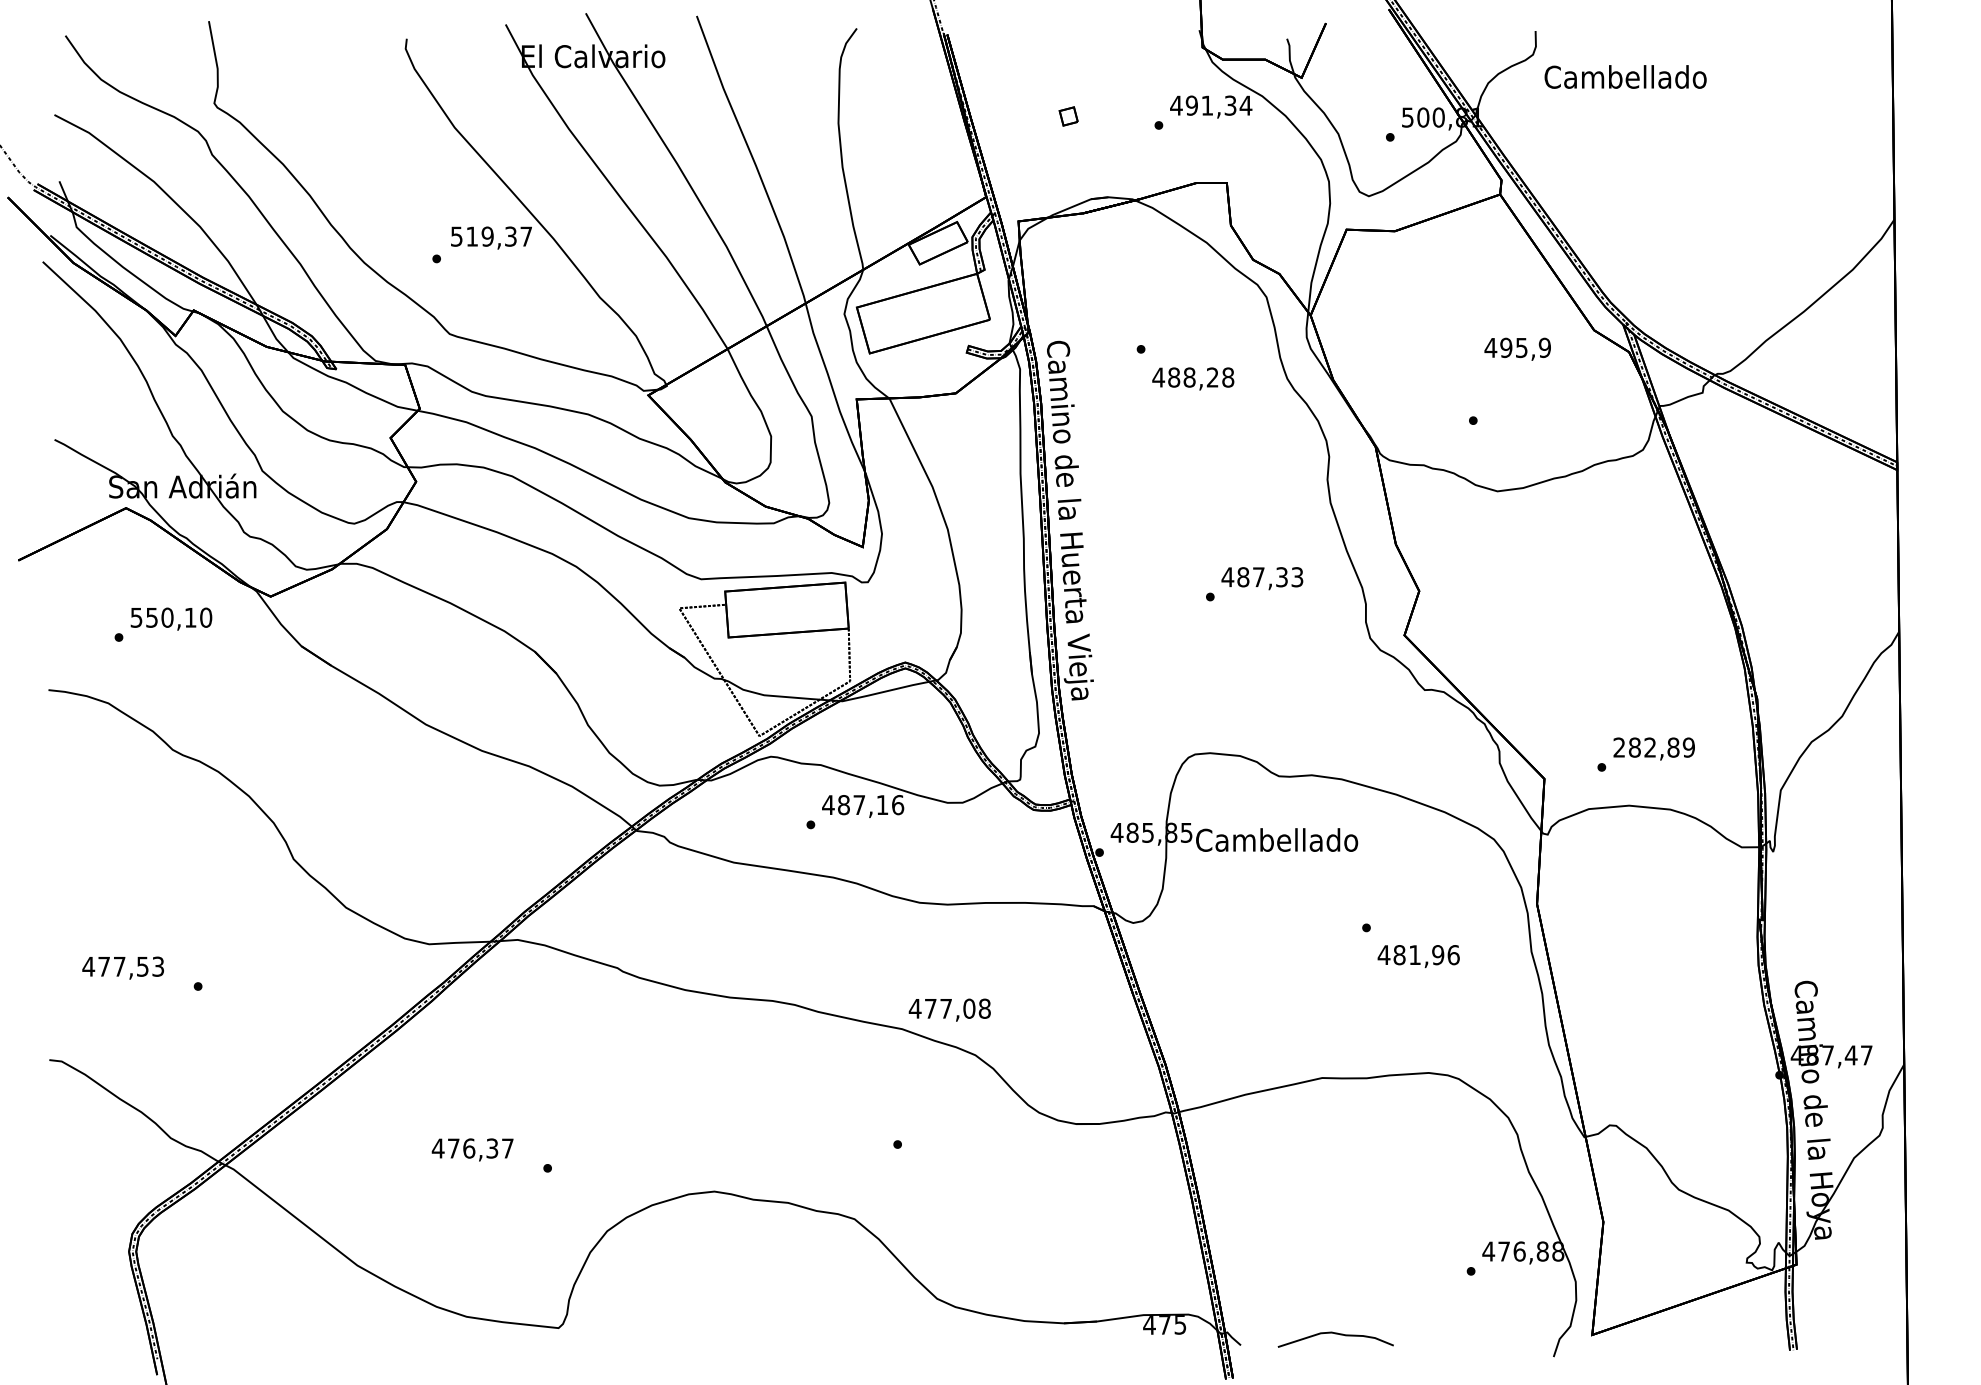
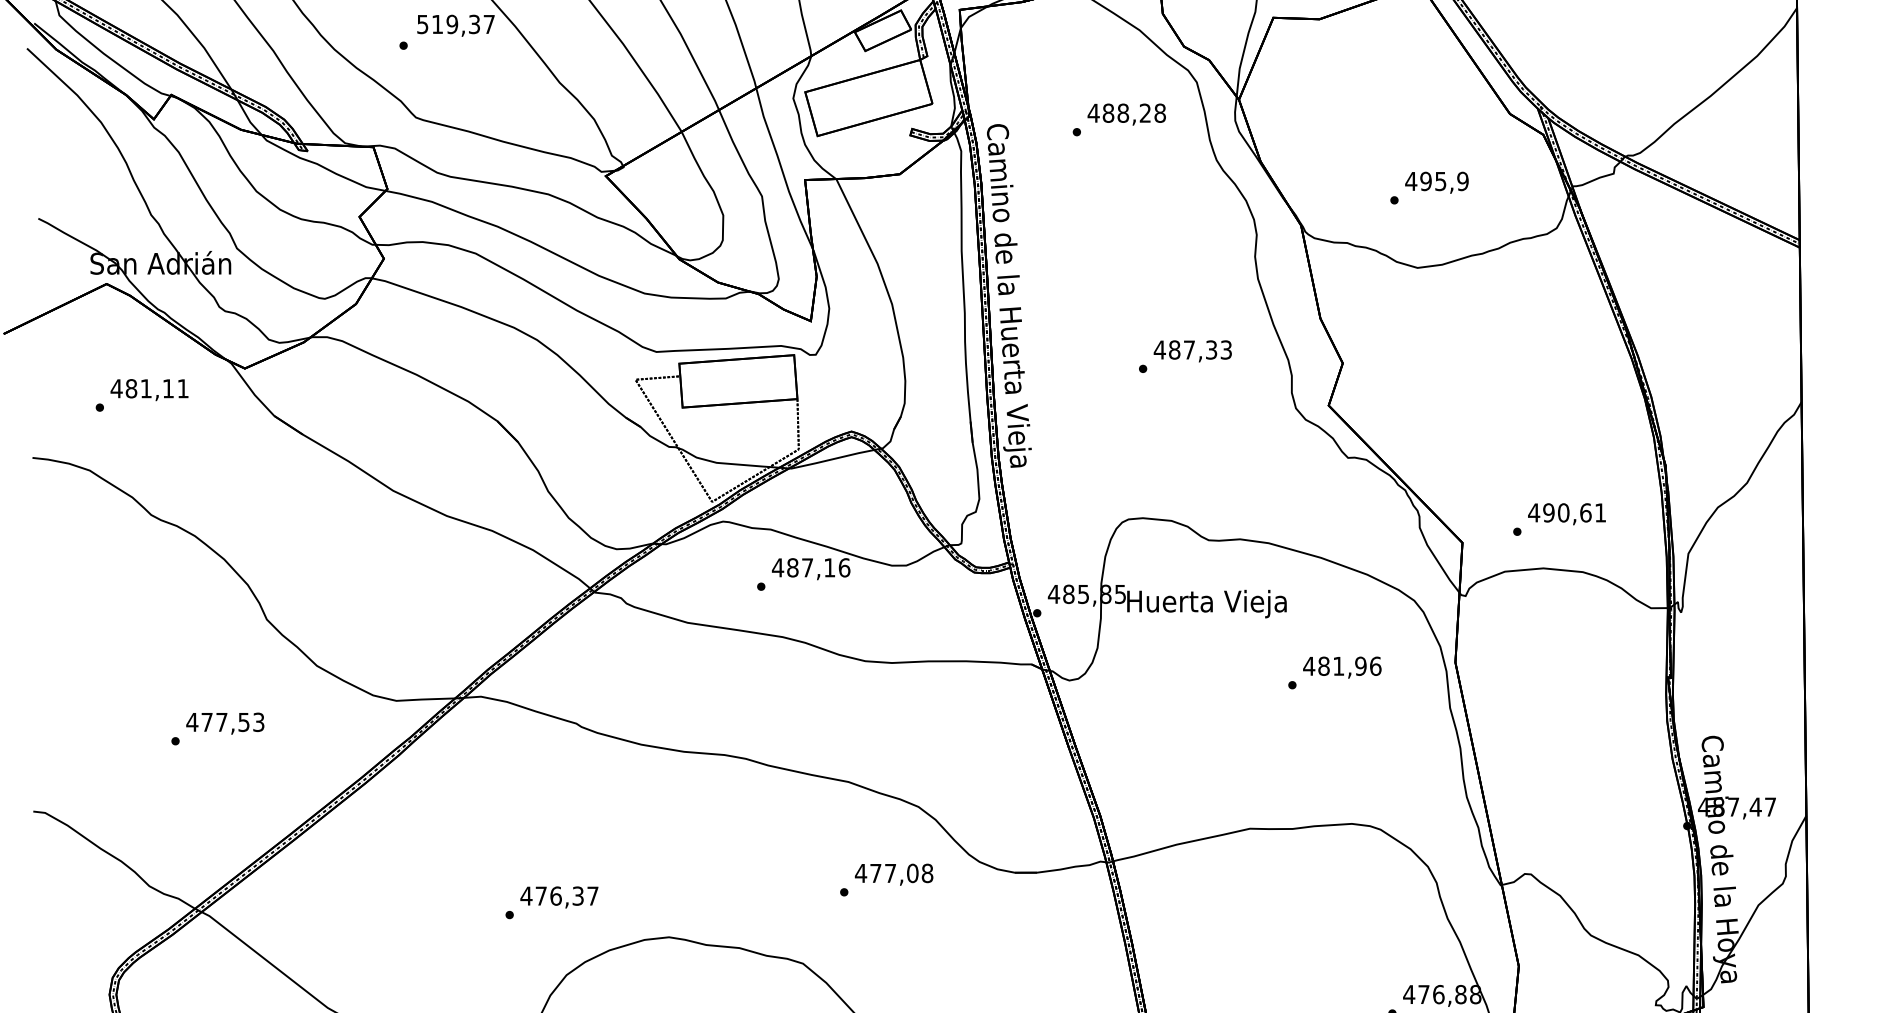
text: (1517, 348) -> (1436, 182), moved
text: (1193, 378) -> (1127, 114), moved
text: (171, 617) -> (150, 388), 550,10 -> 481,11
text: (1653, 747) -> (1566, 512), 282,89 -> 490,61
text: (1276, 842) -> (1206, 603), Cambellado -> Huerta Vieja
text: (1418, 956) -> (1342, 667), moved
text: (122, 967) -> (224, 723), moved
text: (949, 1009) -> (893, 874), moved
text: (472, 1149) -> (559, 897), moved

